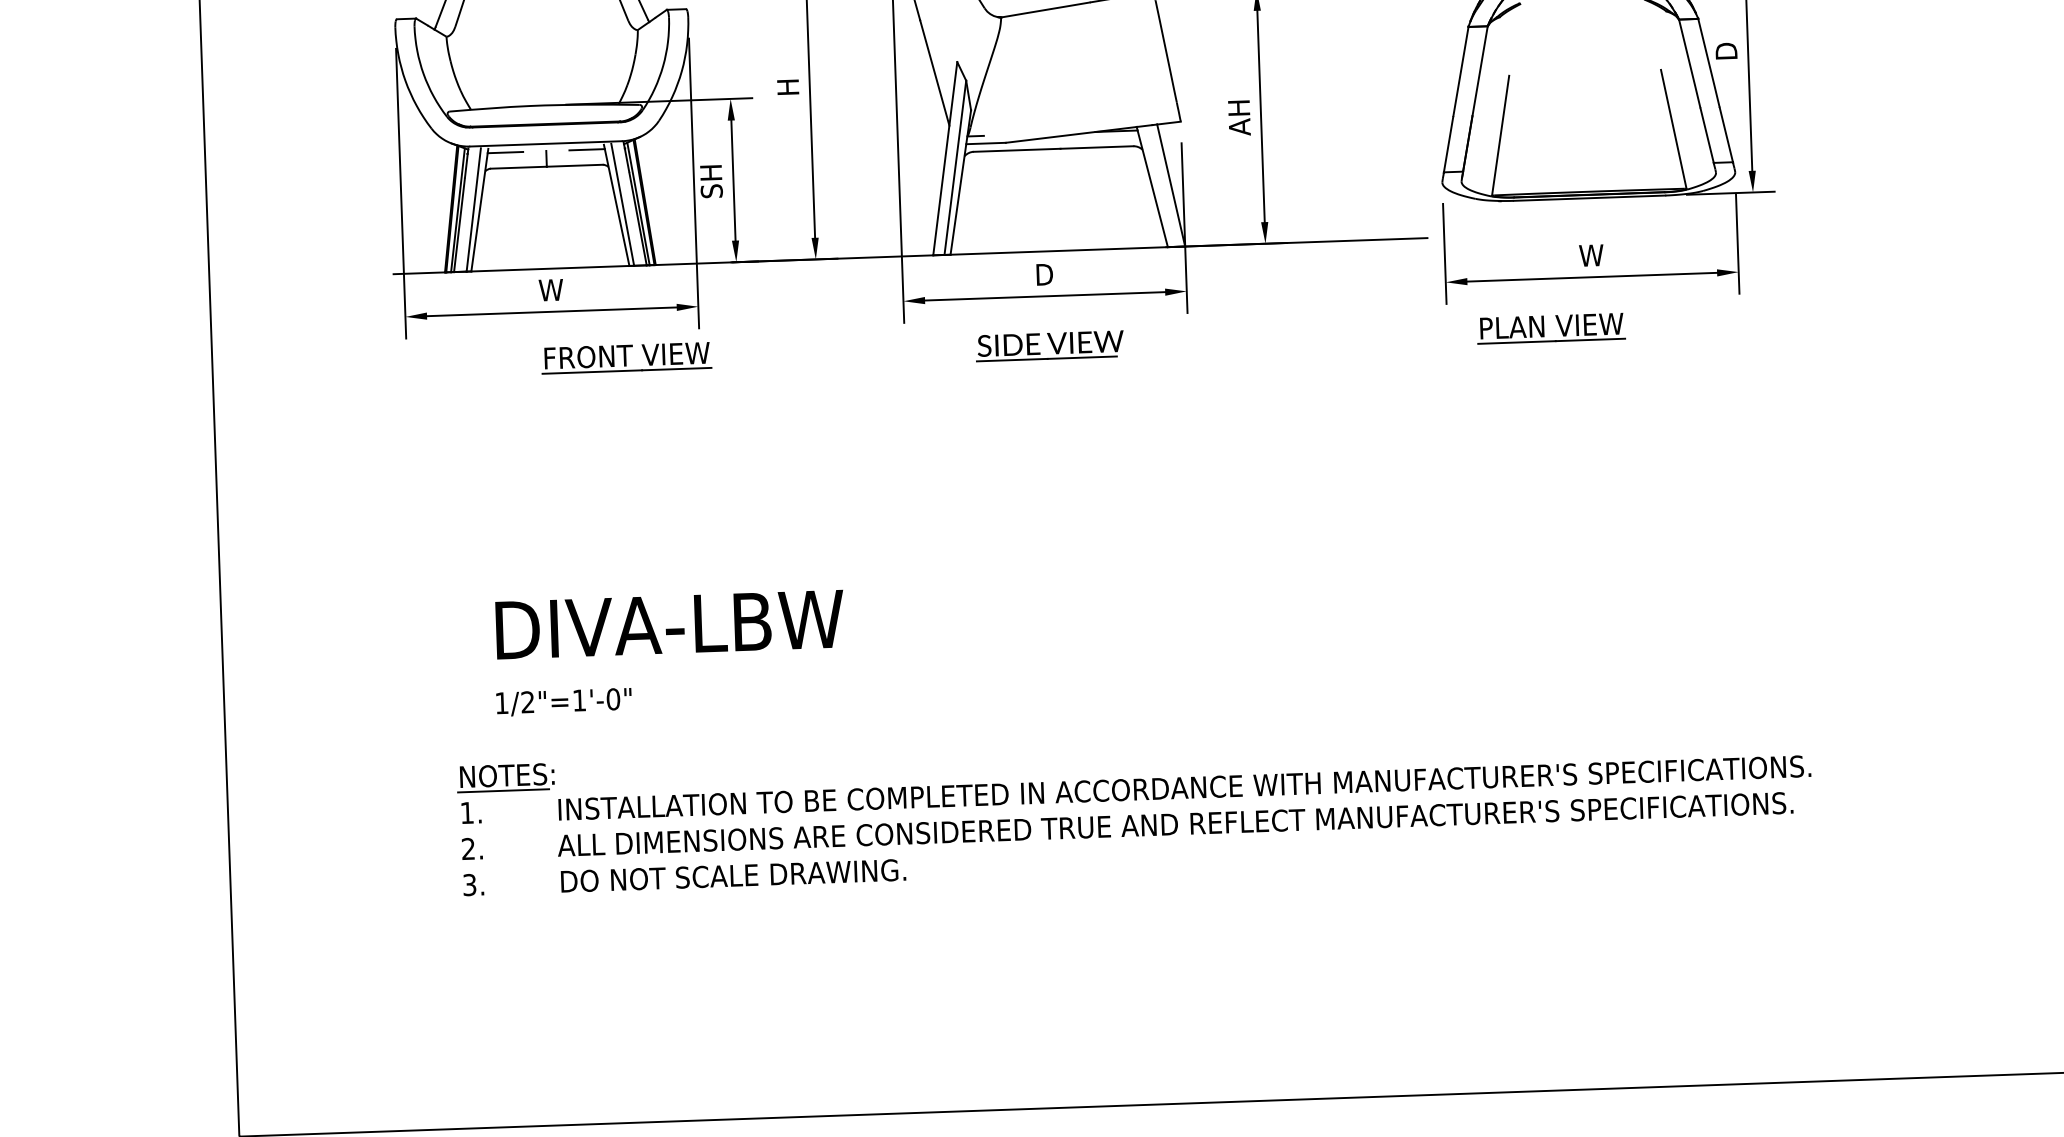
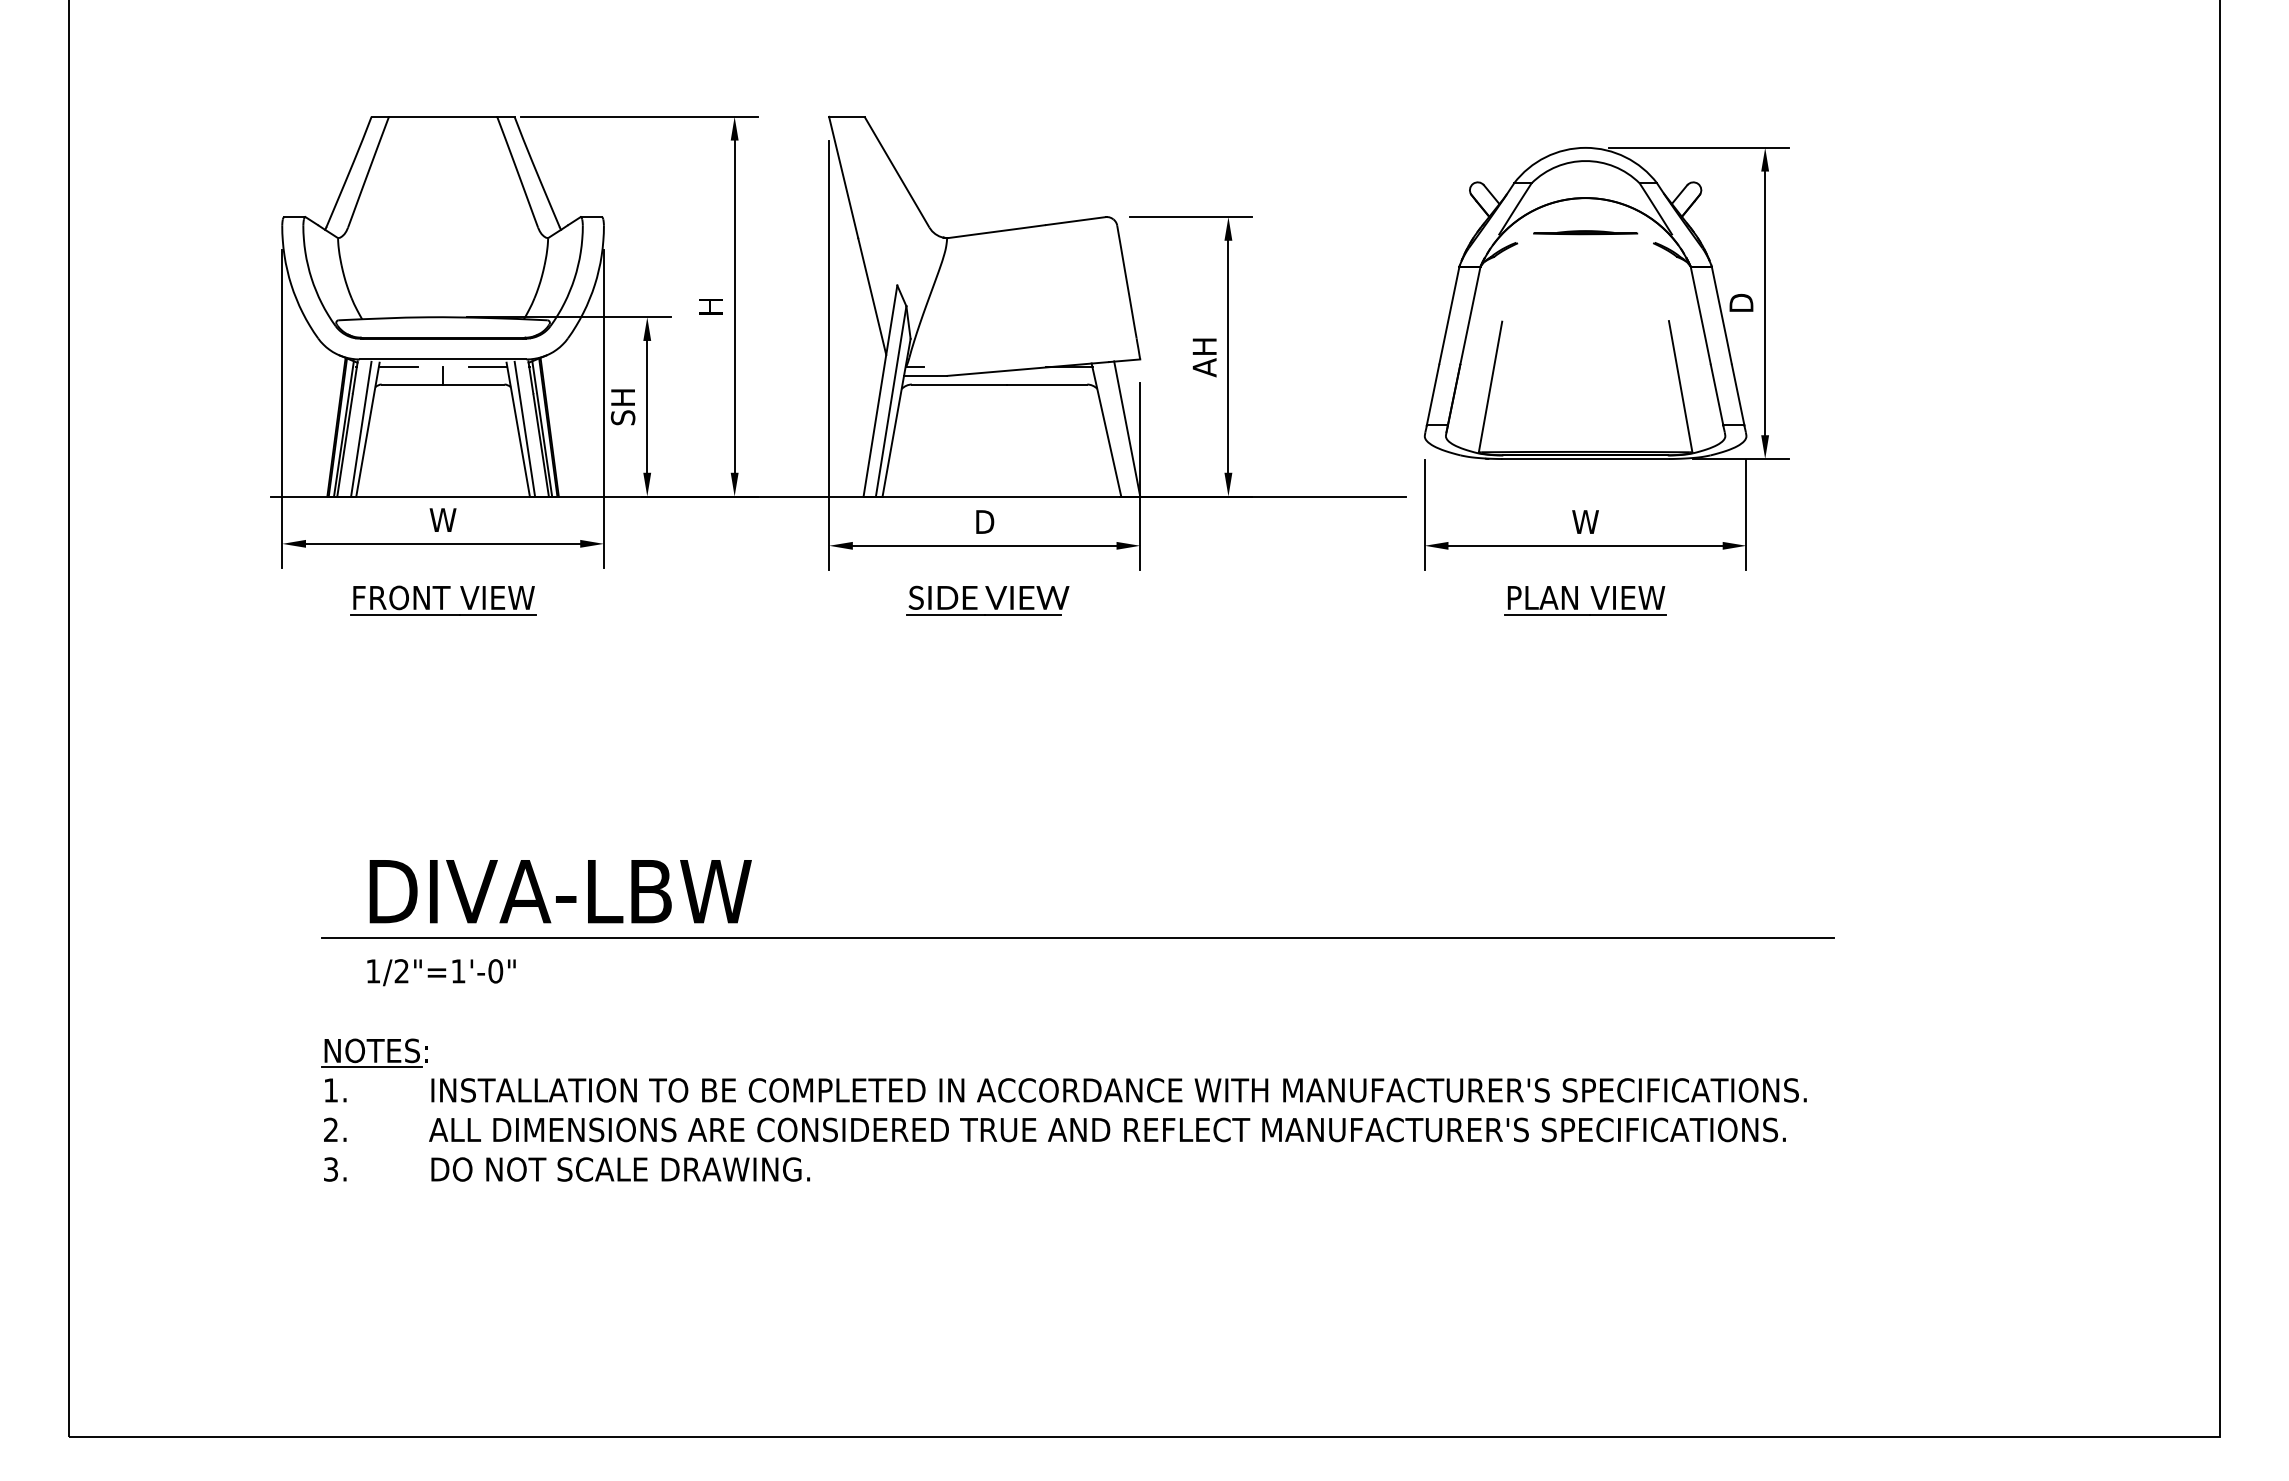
part: (1543, 328) -> (1577, 600), moved
part: (626, 358) -> (443, 600), moved
line: (1142, 650) -> (1077, 937), added

